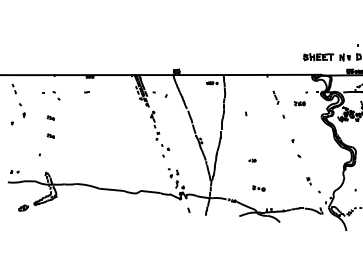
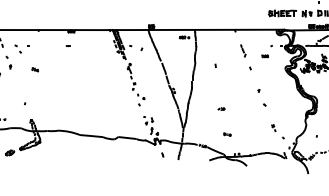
part: (56, 95) -> (18, 48), moved
part: (299, 103) -> (264, 56), size x0.62
part: (50, 135) -> (34, 85), removed
part: (258, 187) -> (227, 133), size x0.62

